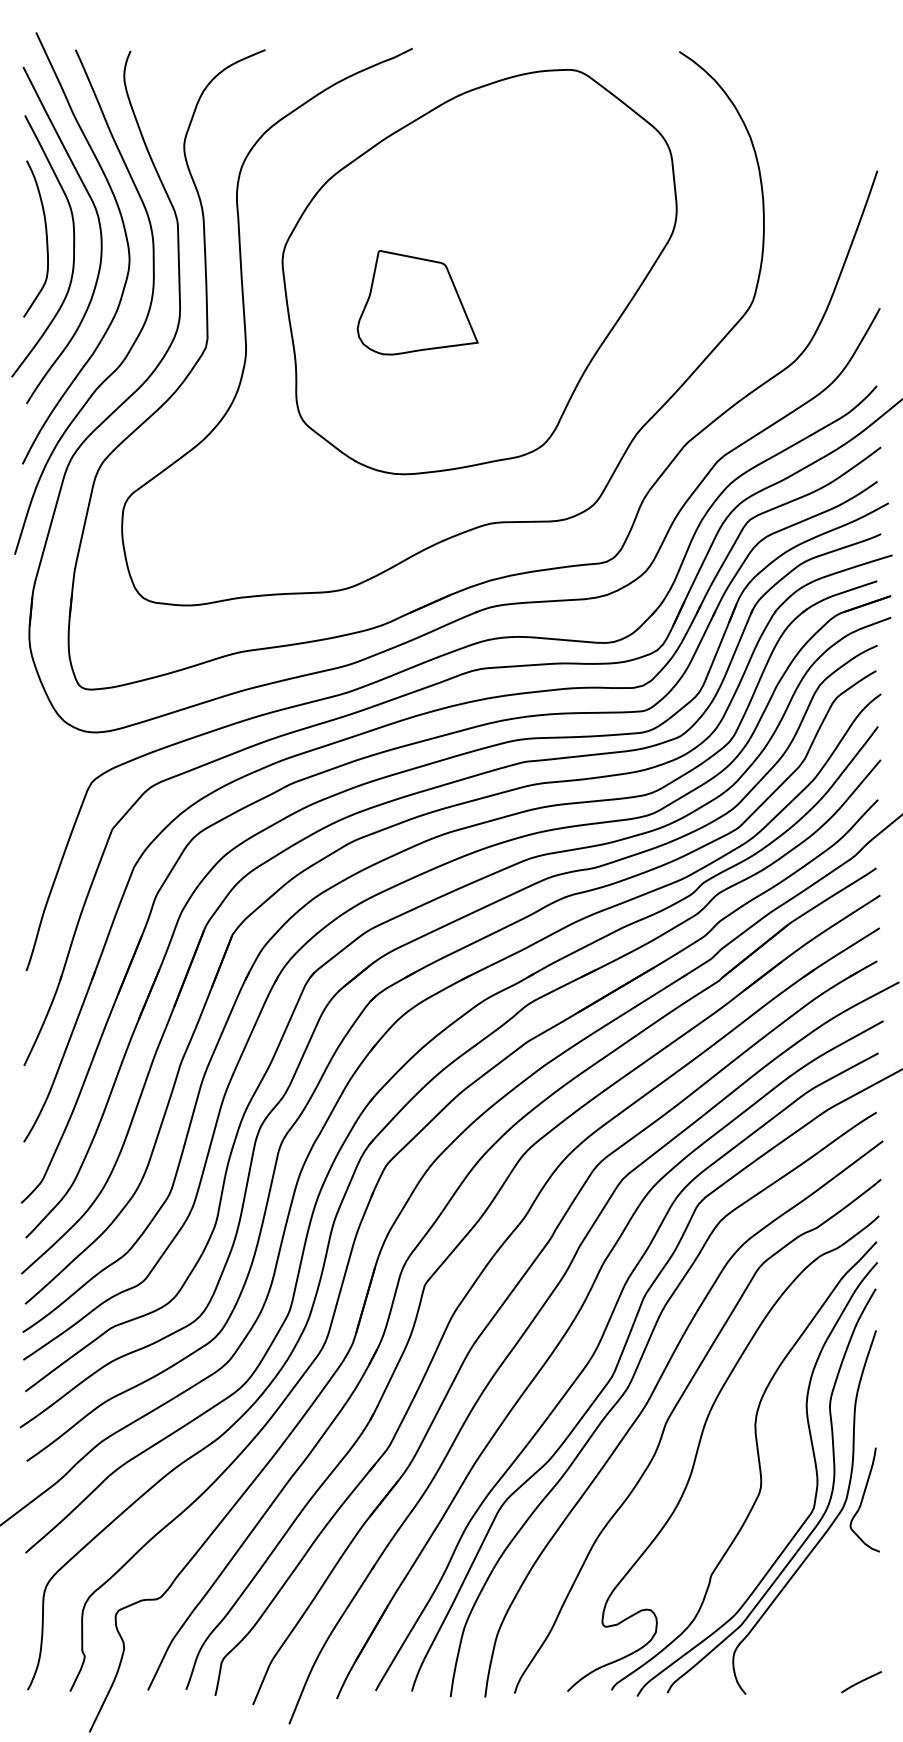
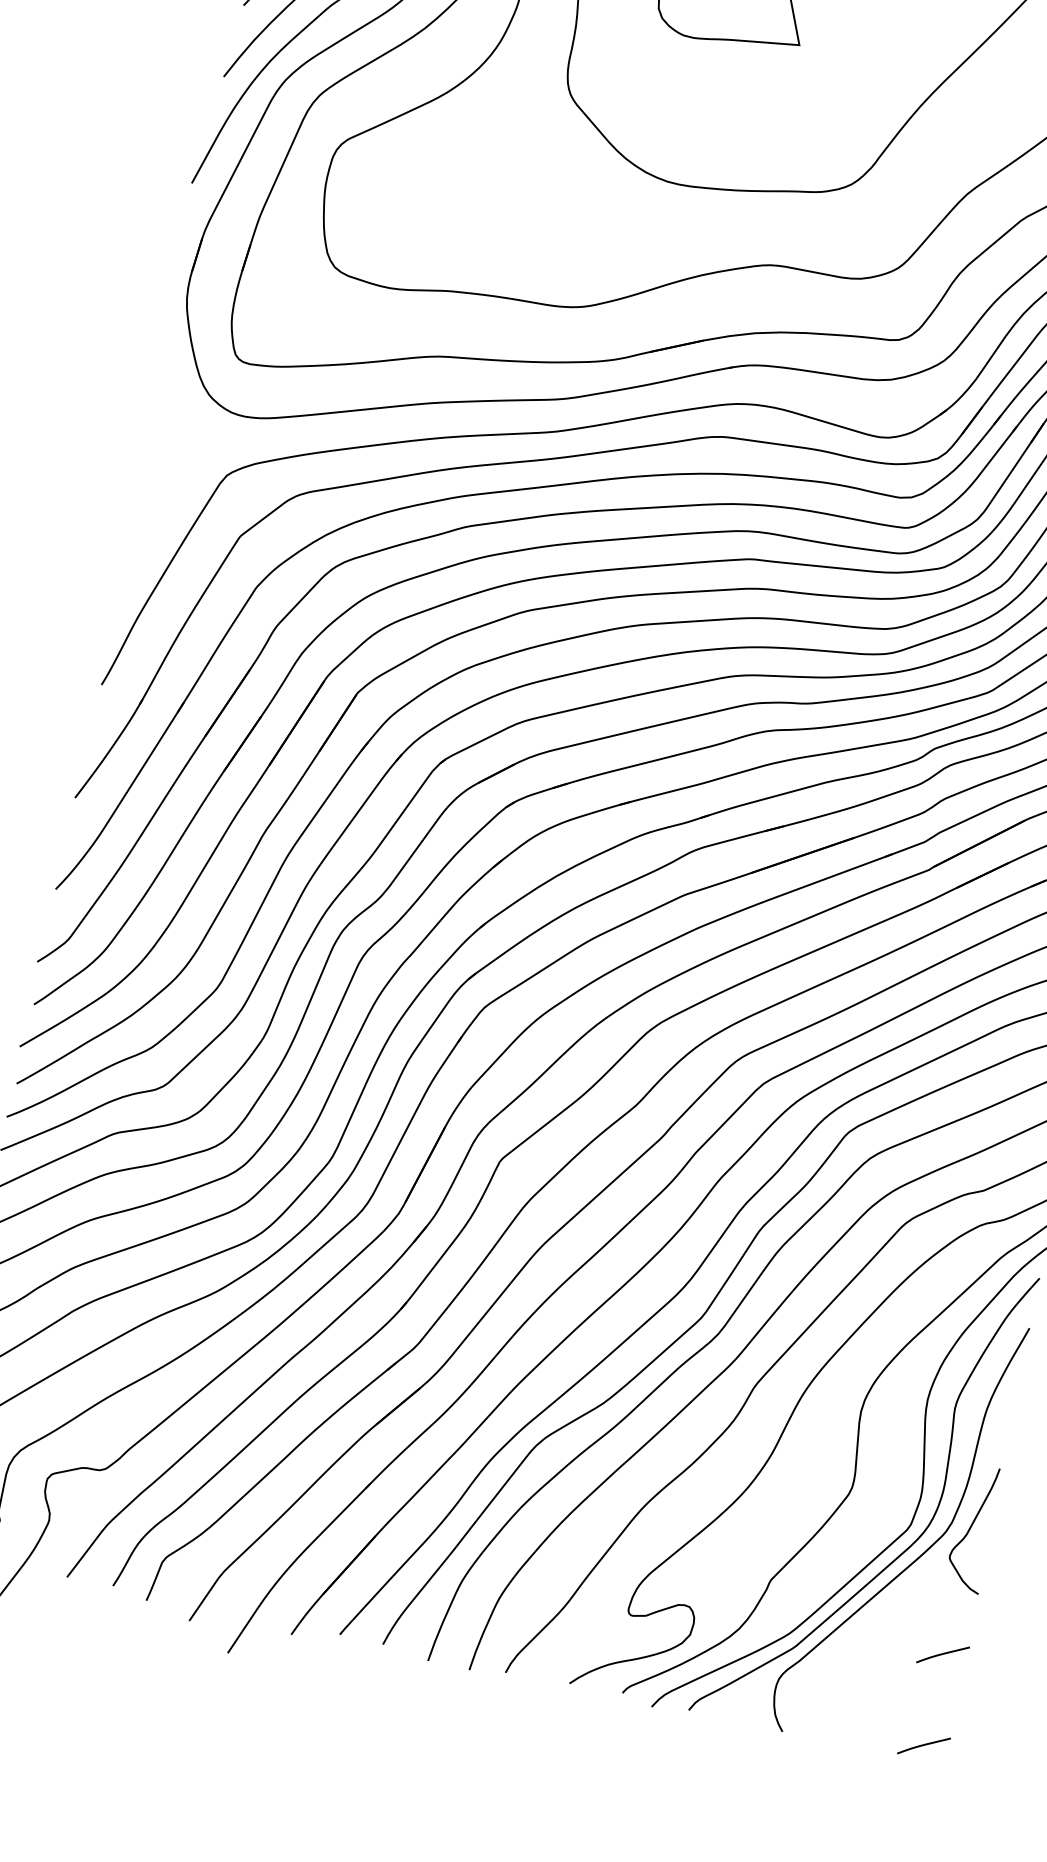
curve: (861, 1606) -> (942, 1655), added

